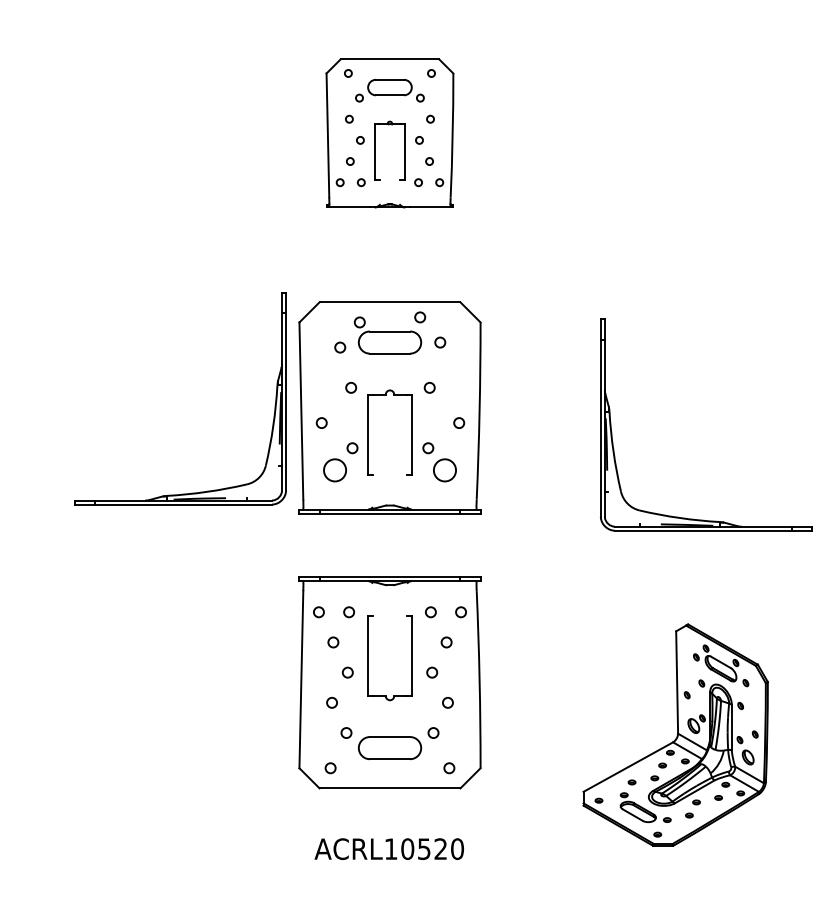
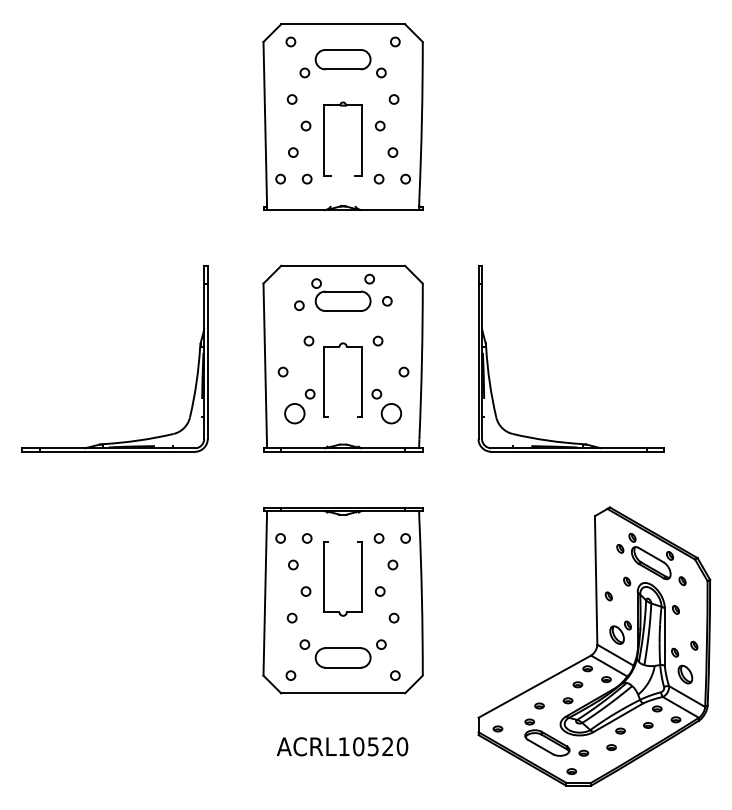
part: (389, 133) -> (342, 117), size x1.43
part: (274, 404) -> (197, 363), moved
part: (613, 438) -> (489, 370), moved
part: (675, 735) -> (594, 646), size x1.43

